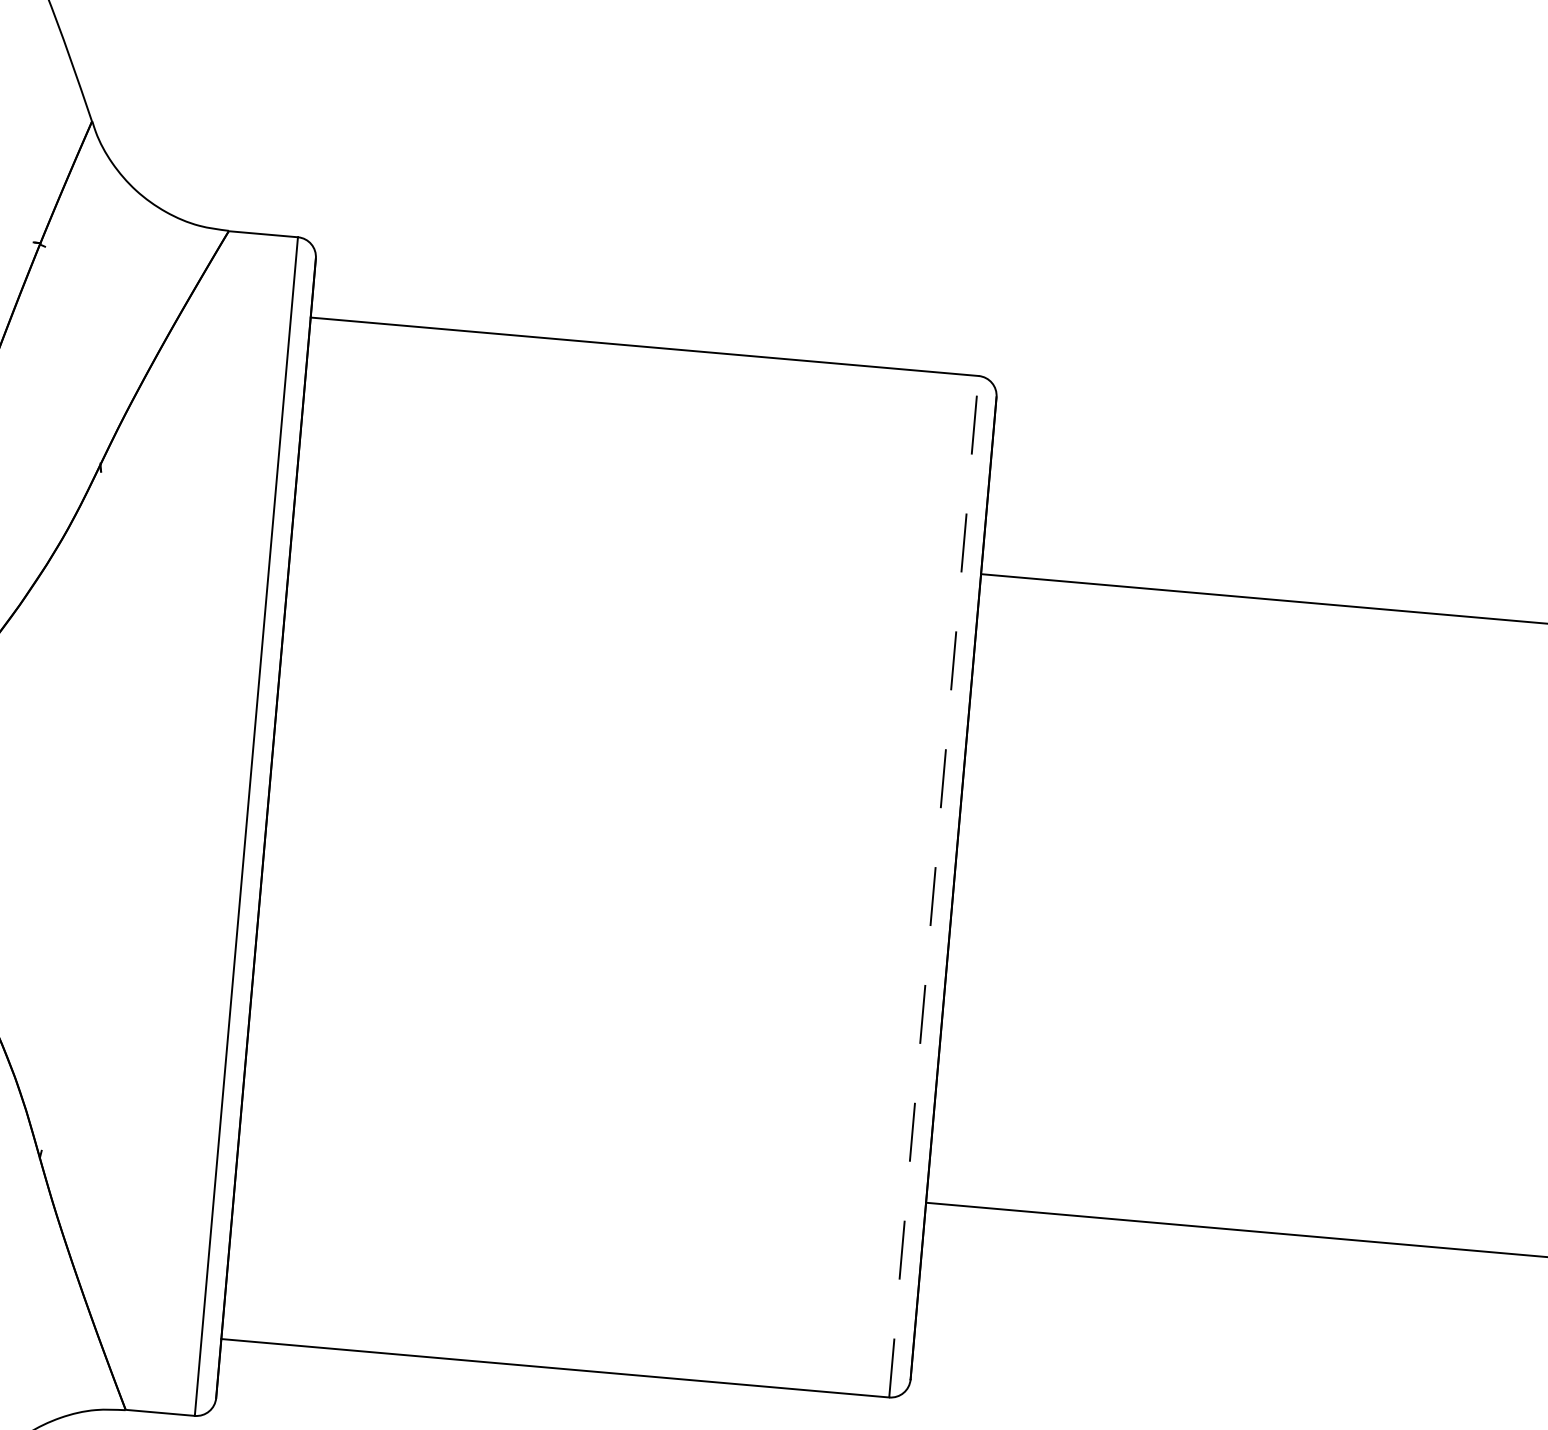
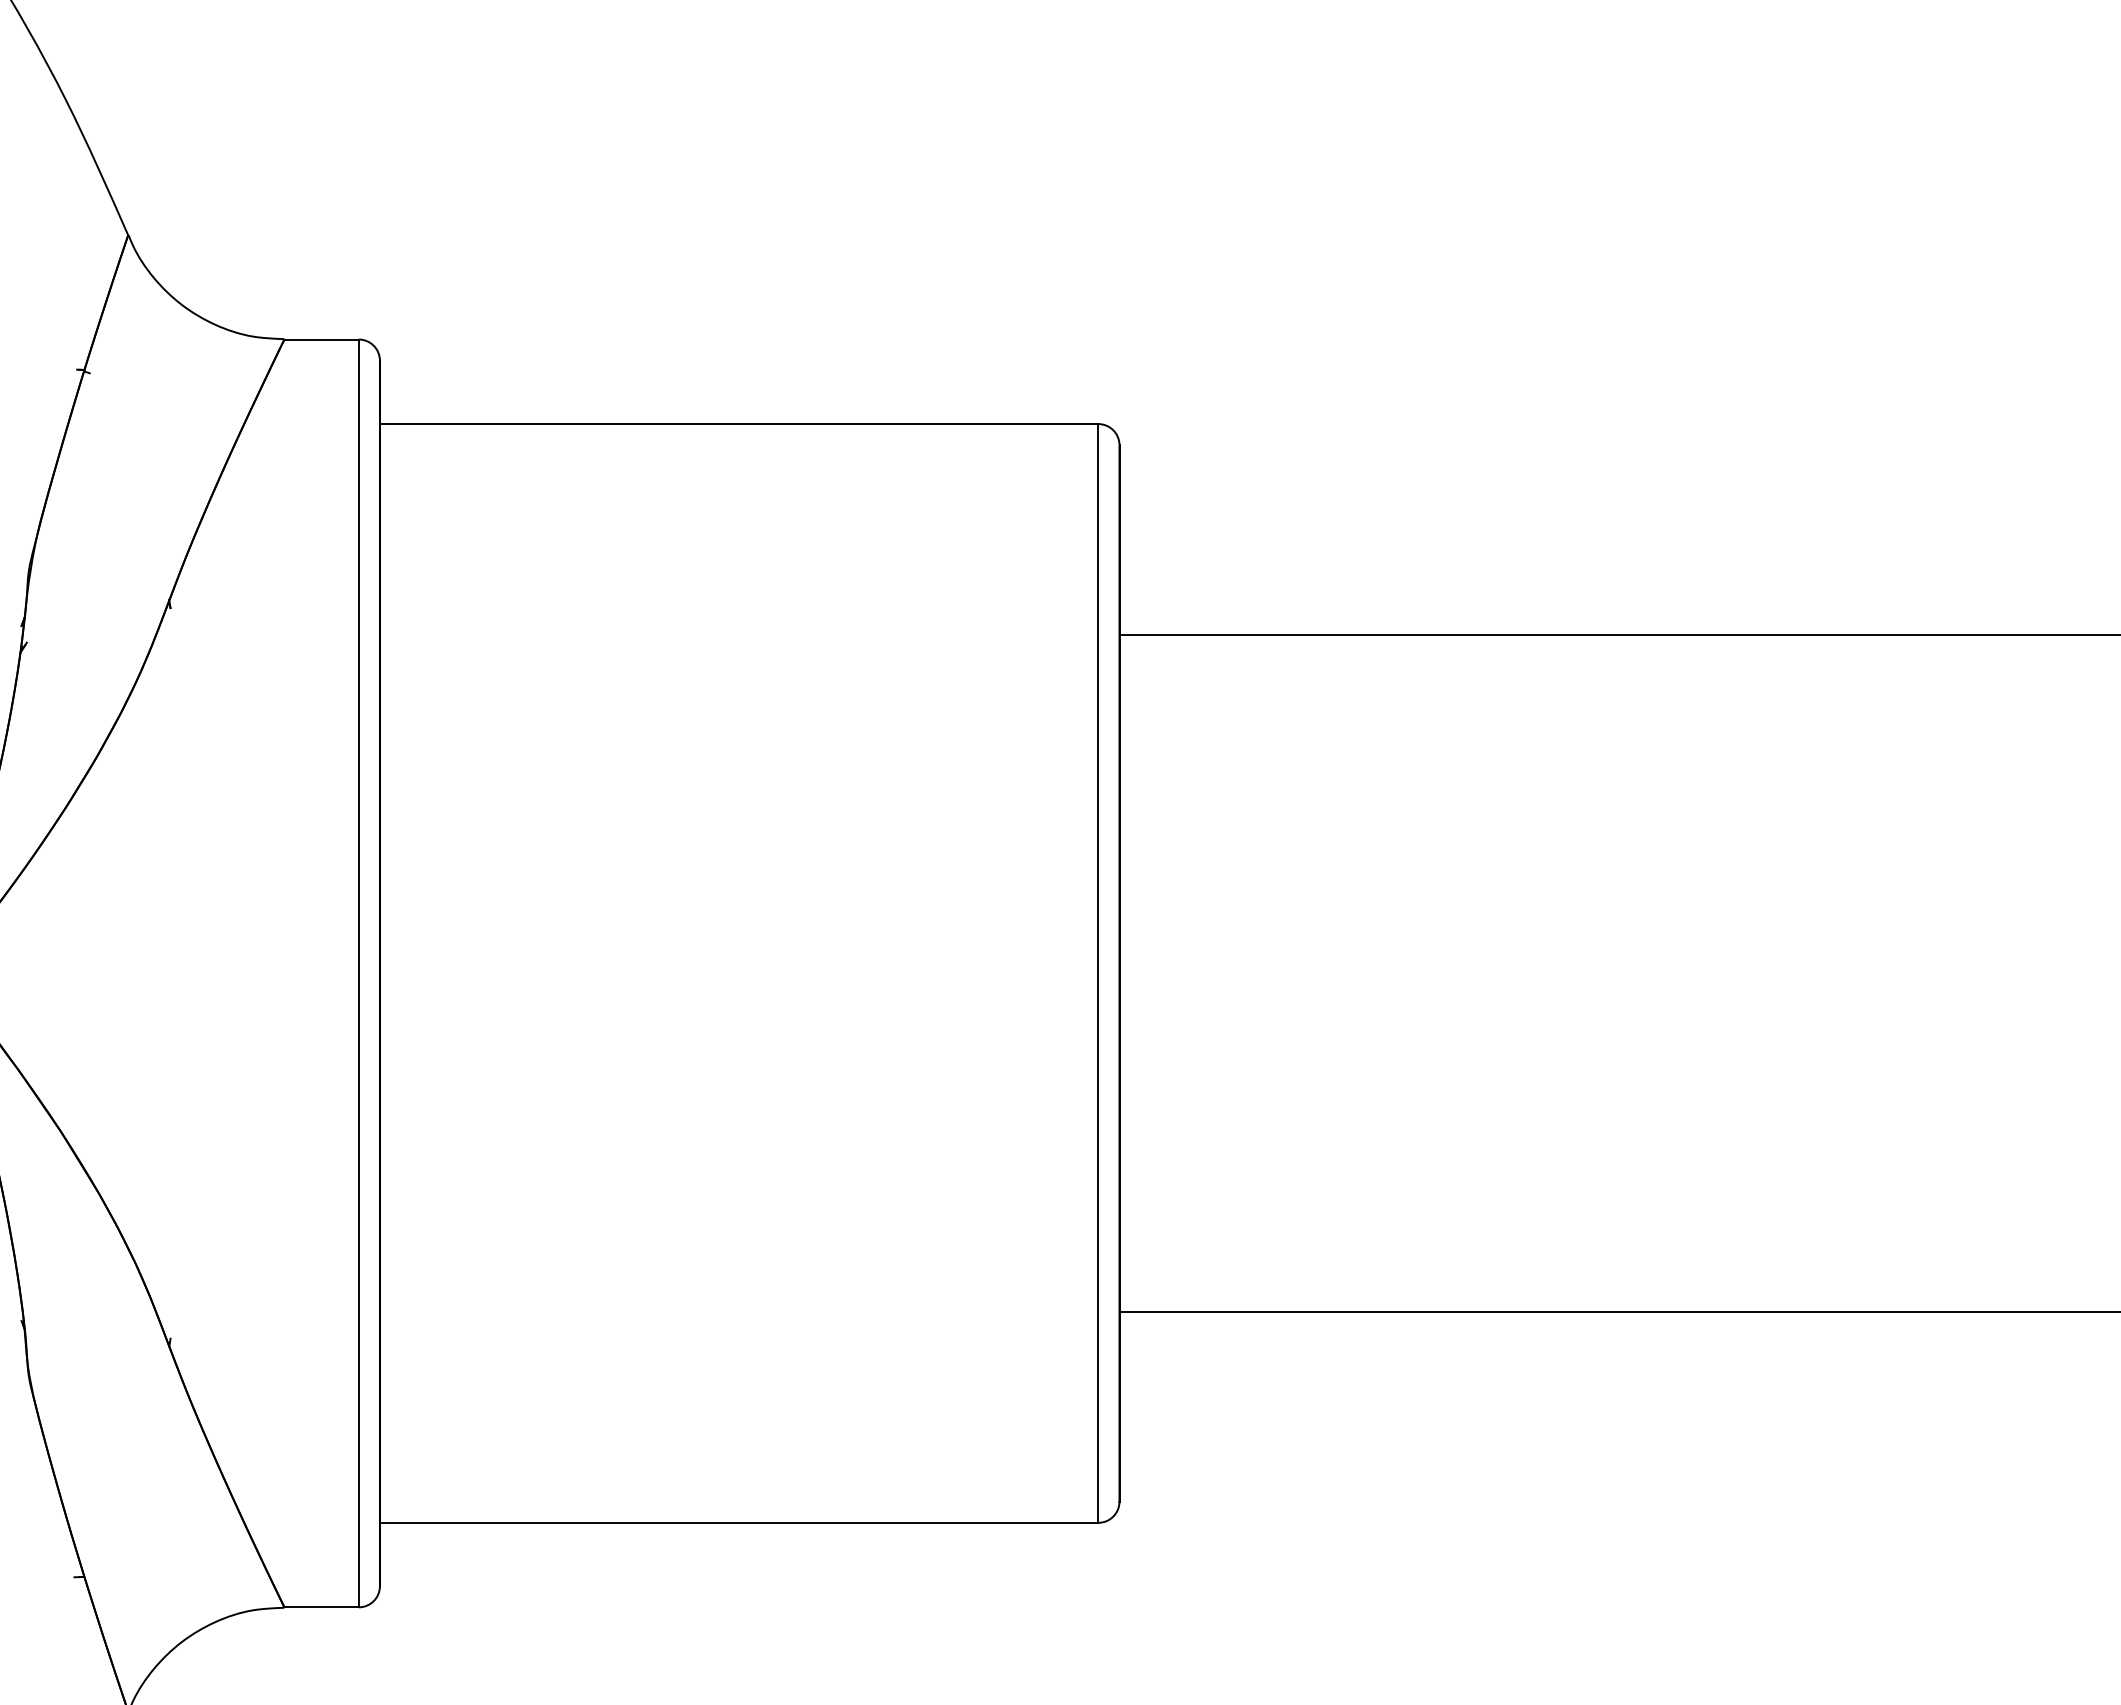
line: (934, 885) -> (1098, 972), dashed -> solid

